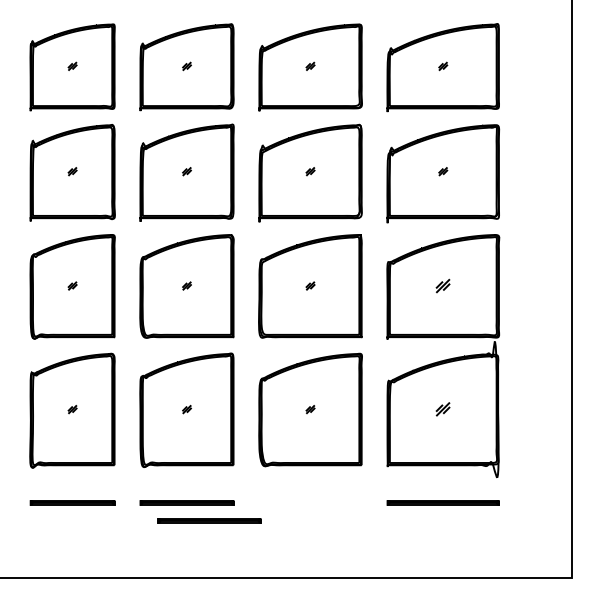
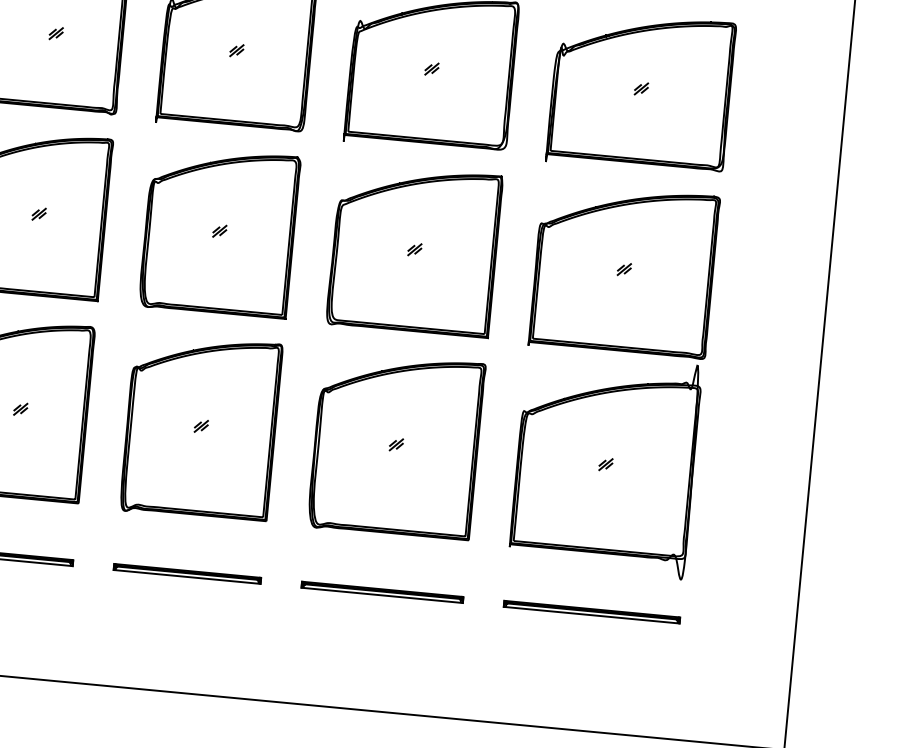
part: (443, 285) -> (624, 268), size x0.62
part: (443, 409) -> (606, 464), size x0.62
part: (209, 520) -> (382, 591), moved

